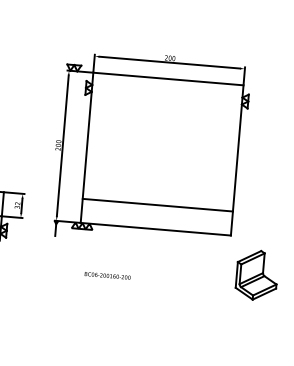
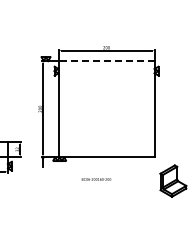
line: (168, 79) -> (106, 61), solid -> dashed
line: (157, 204) -> (106, 141), removed
text: (107, 275) -> (96, 179), moved

